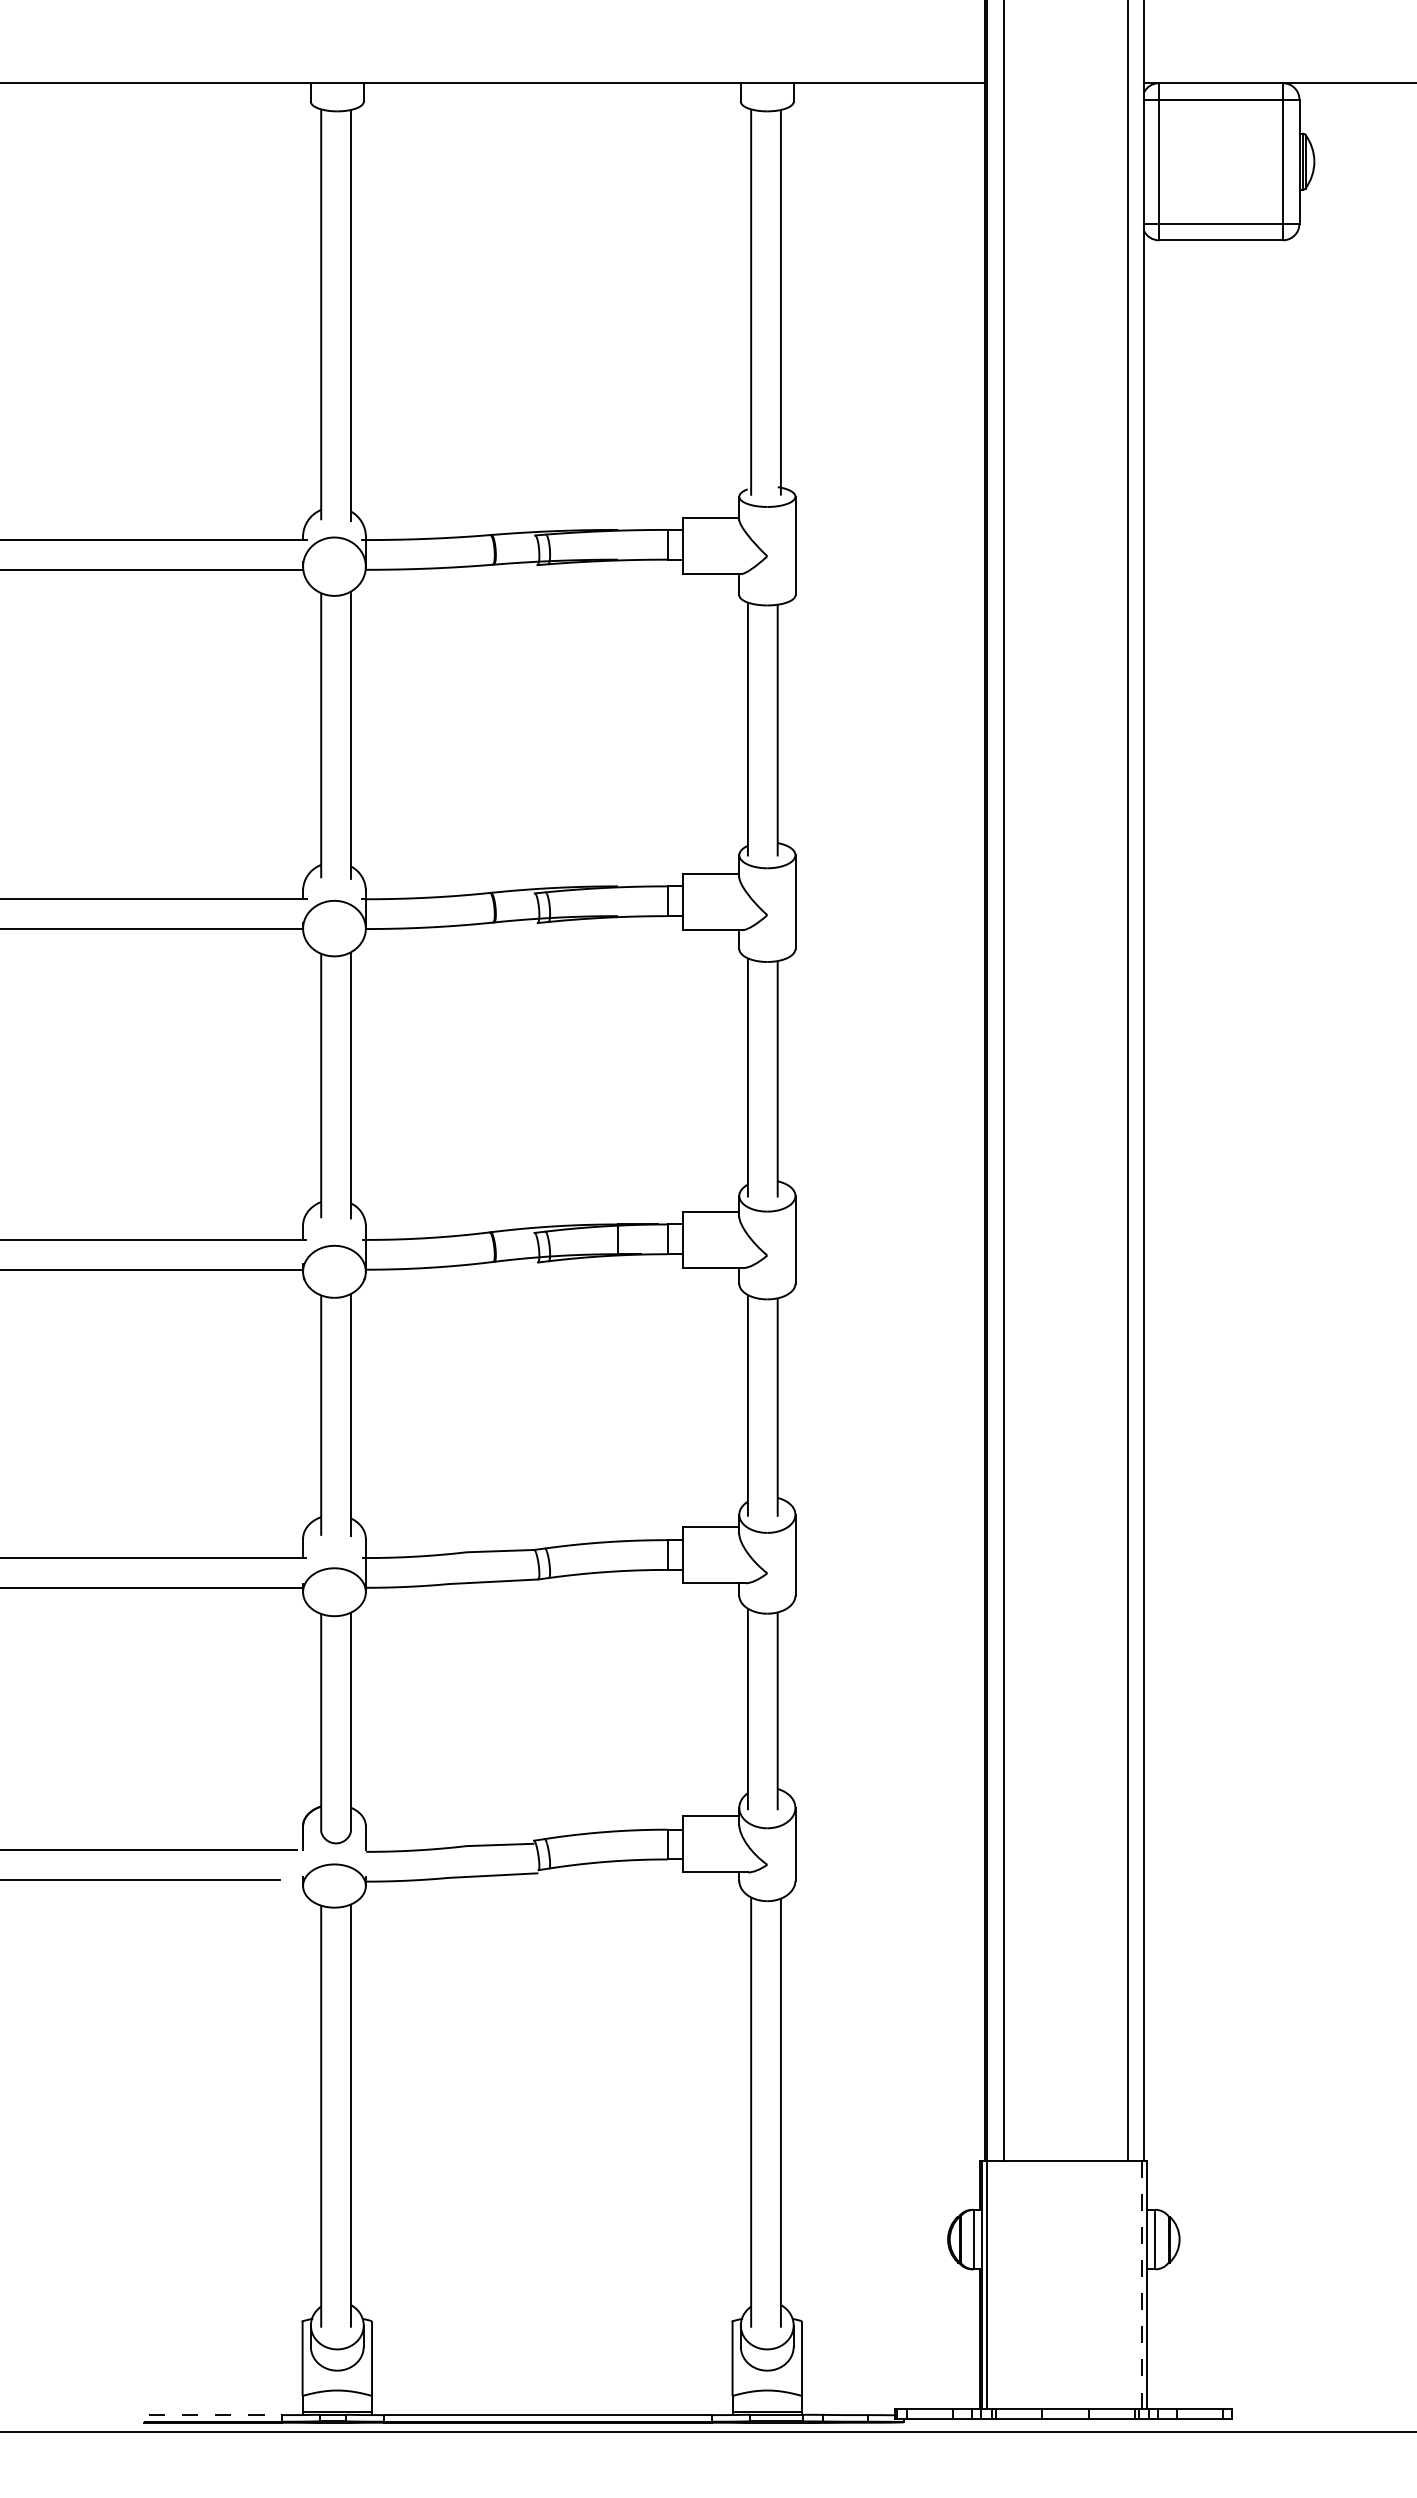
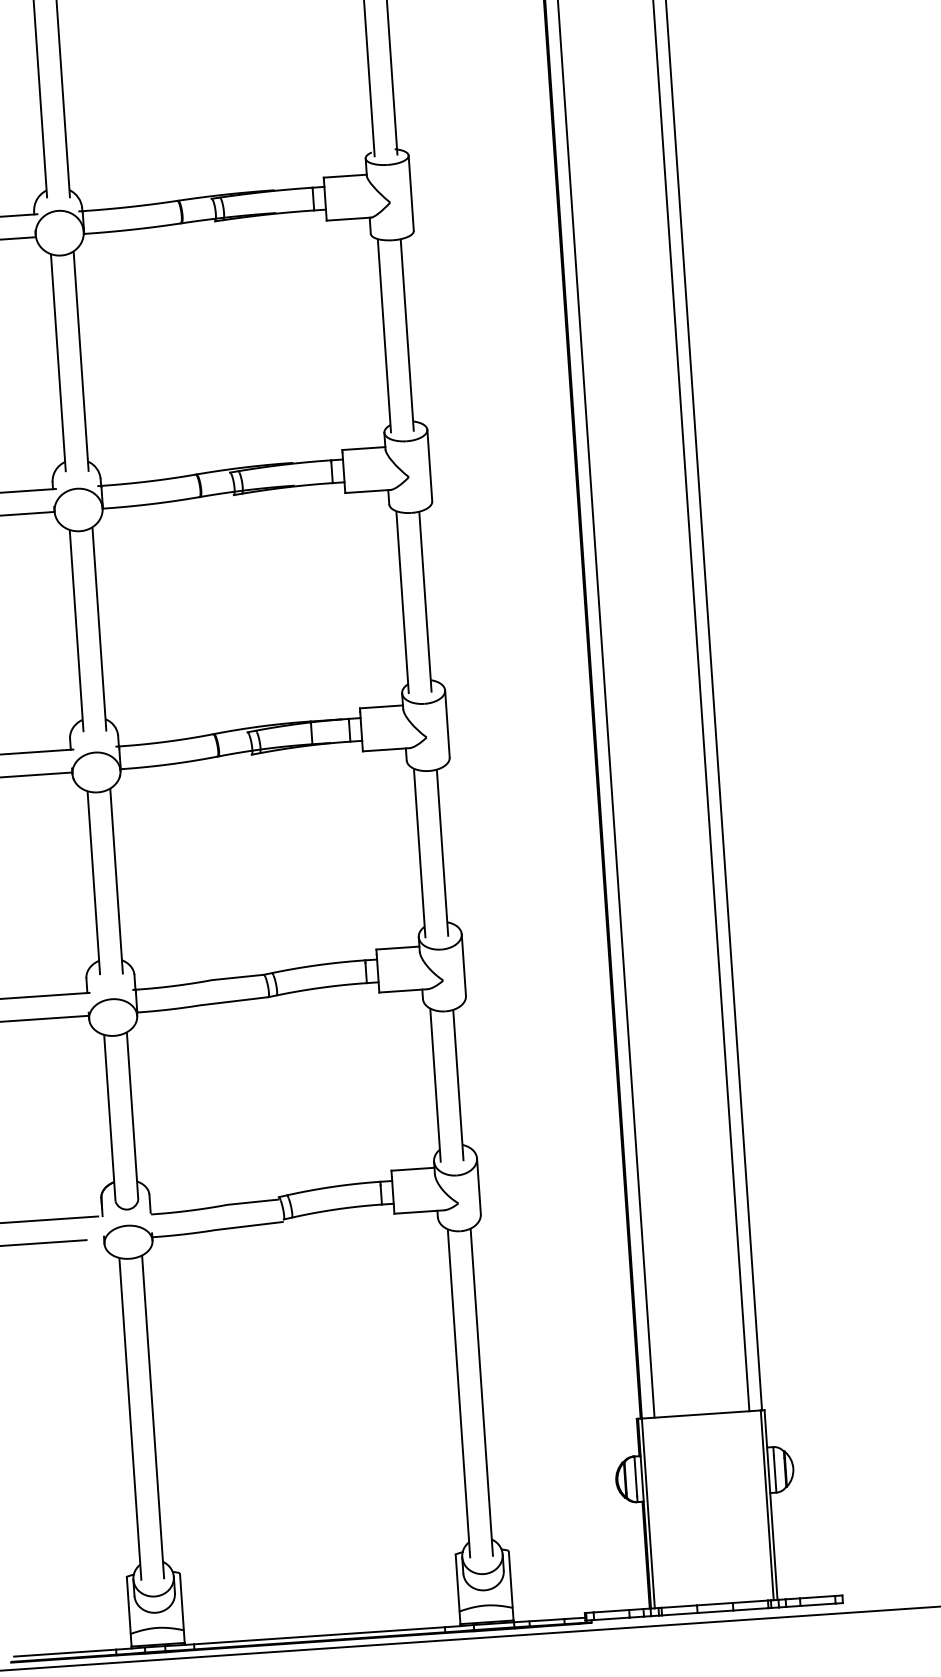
line: (1142, 2284) -> (767, 1504), dashed -> solid
line: (215, 2415) -> (65, 1653), dashed -> solid

